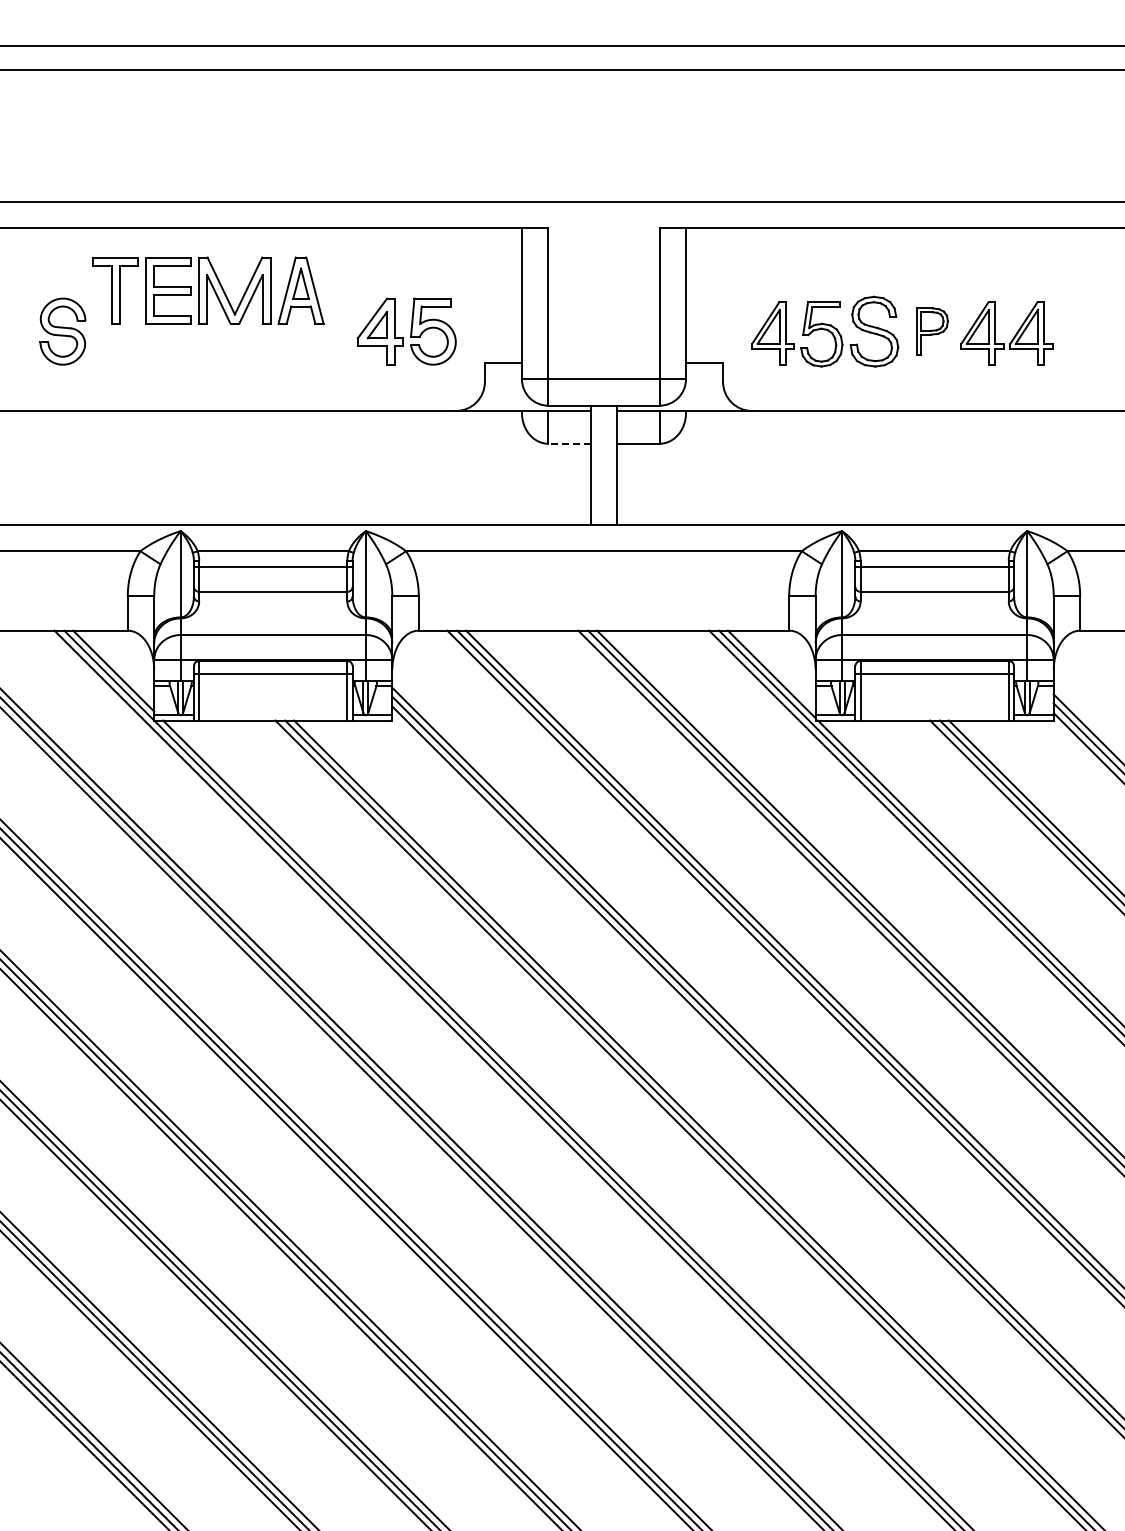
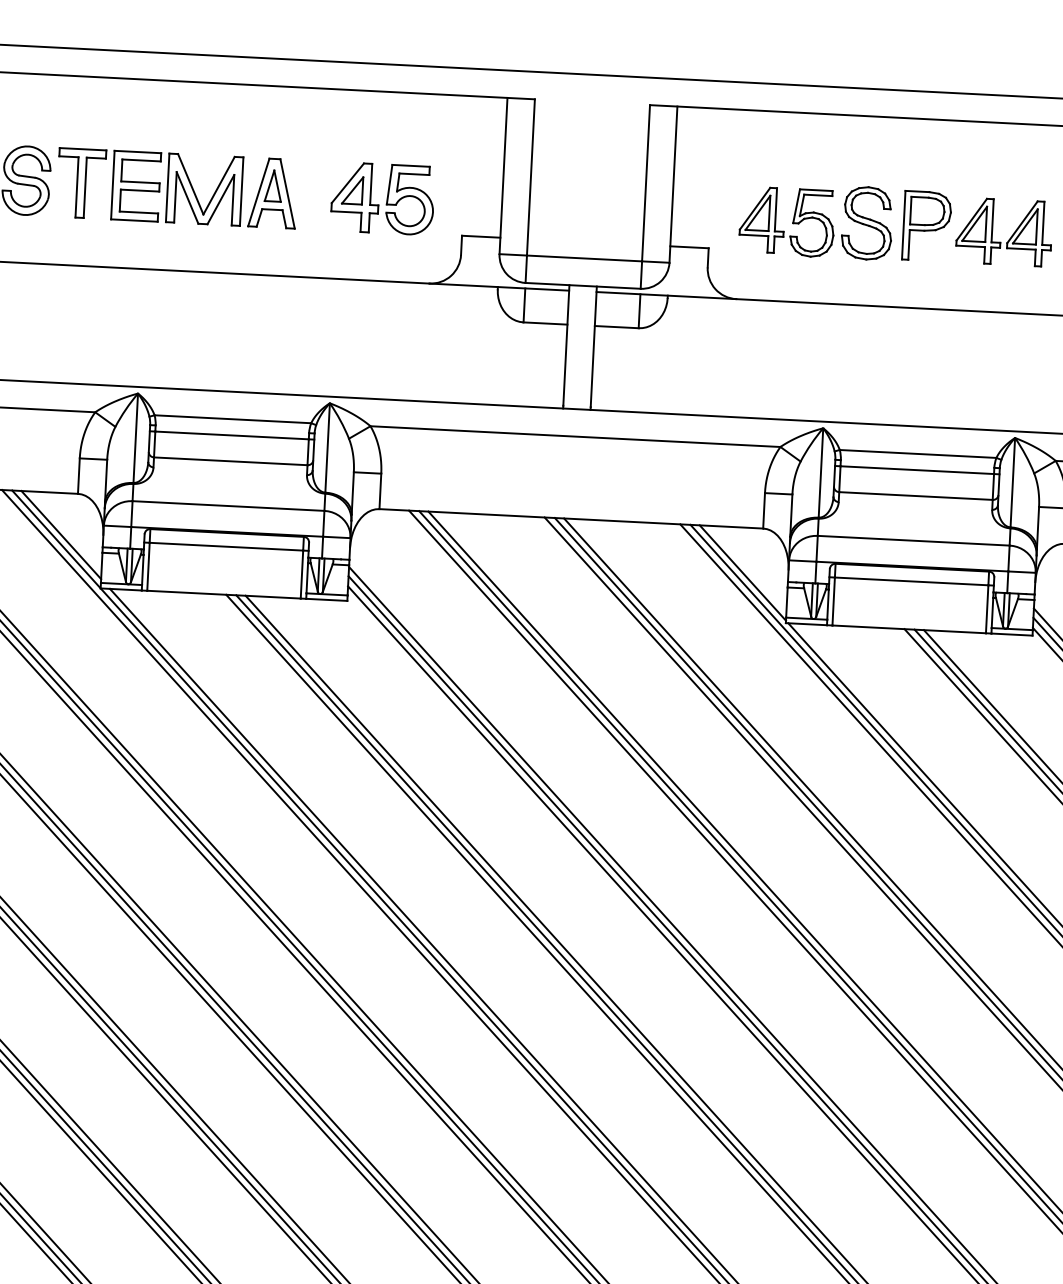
part: (208, 290) -> (177, 188), moved
part: (932, 331) -> (927, 226), size x1.43
line: (569, 443) -> (545, 323), dashed -> solid

